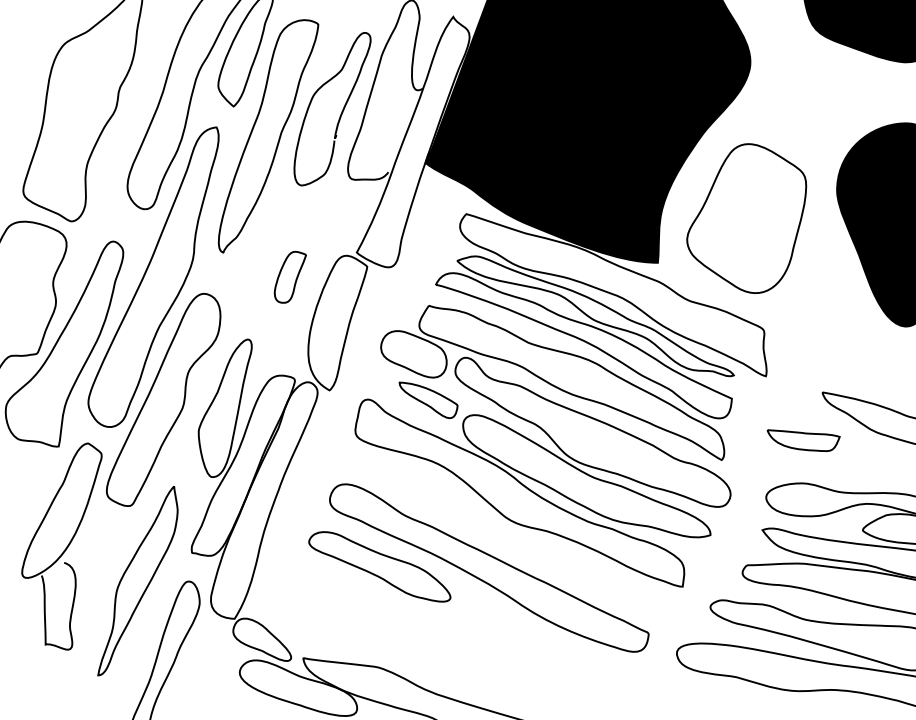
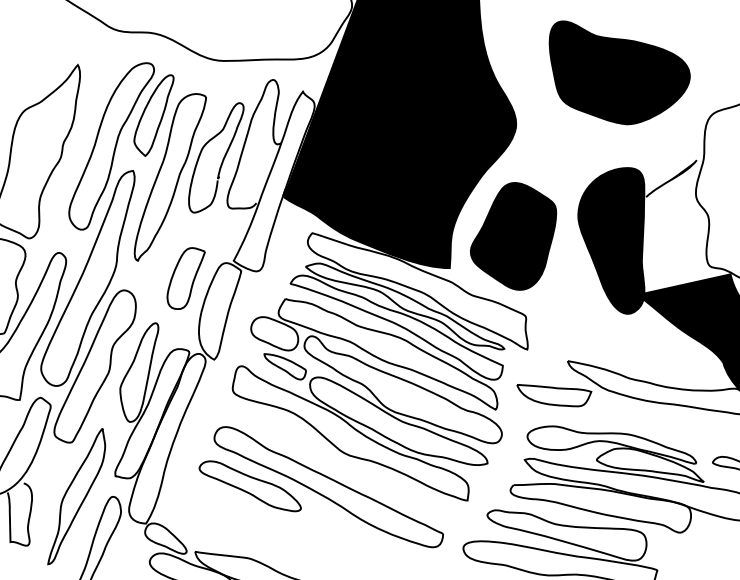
fill: (746, 218) -> (513, 236), added
part: (289, 277) -> (185, 278), size x1.67
part: (803, 440) -> (554, 395), size x1.43

